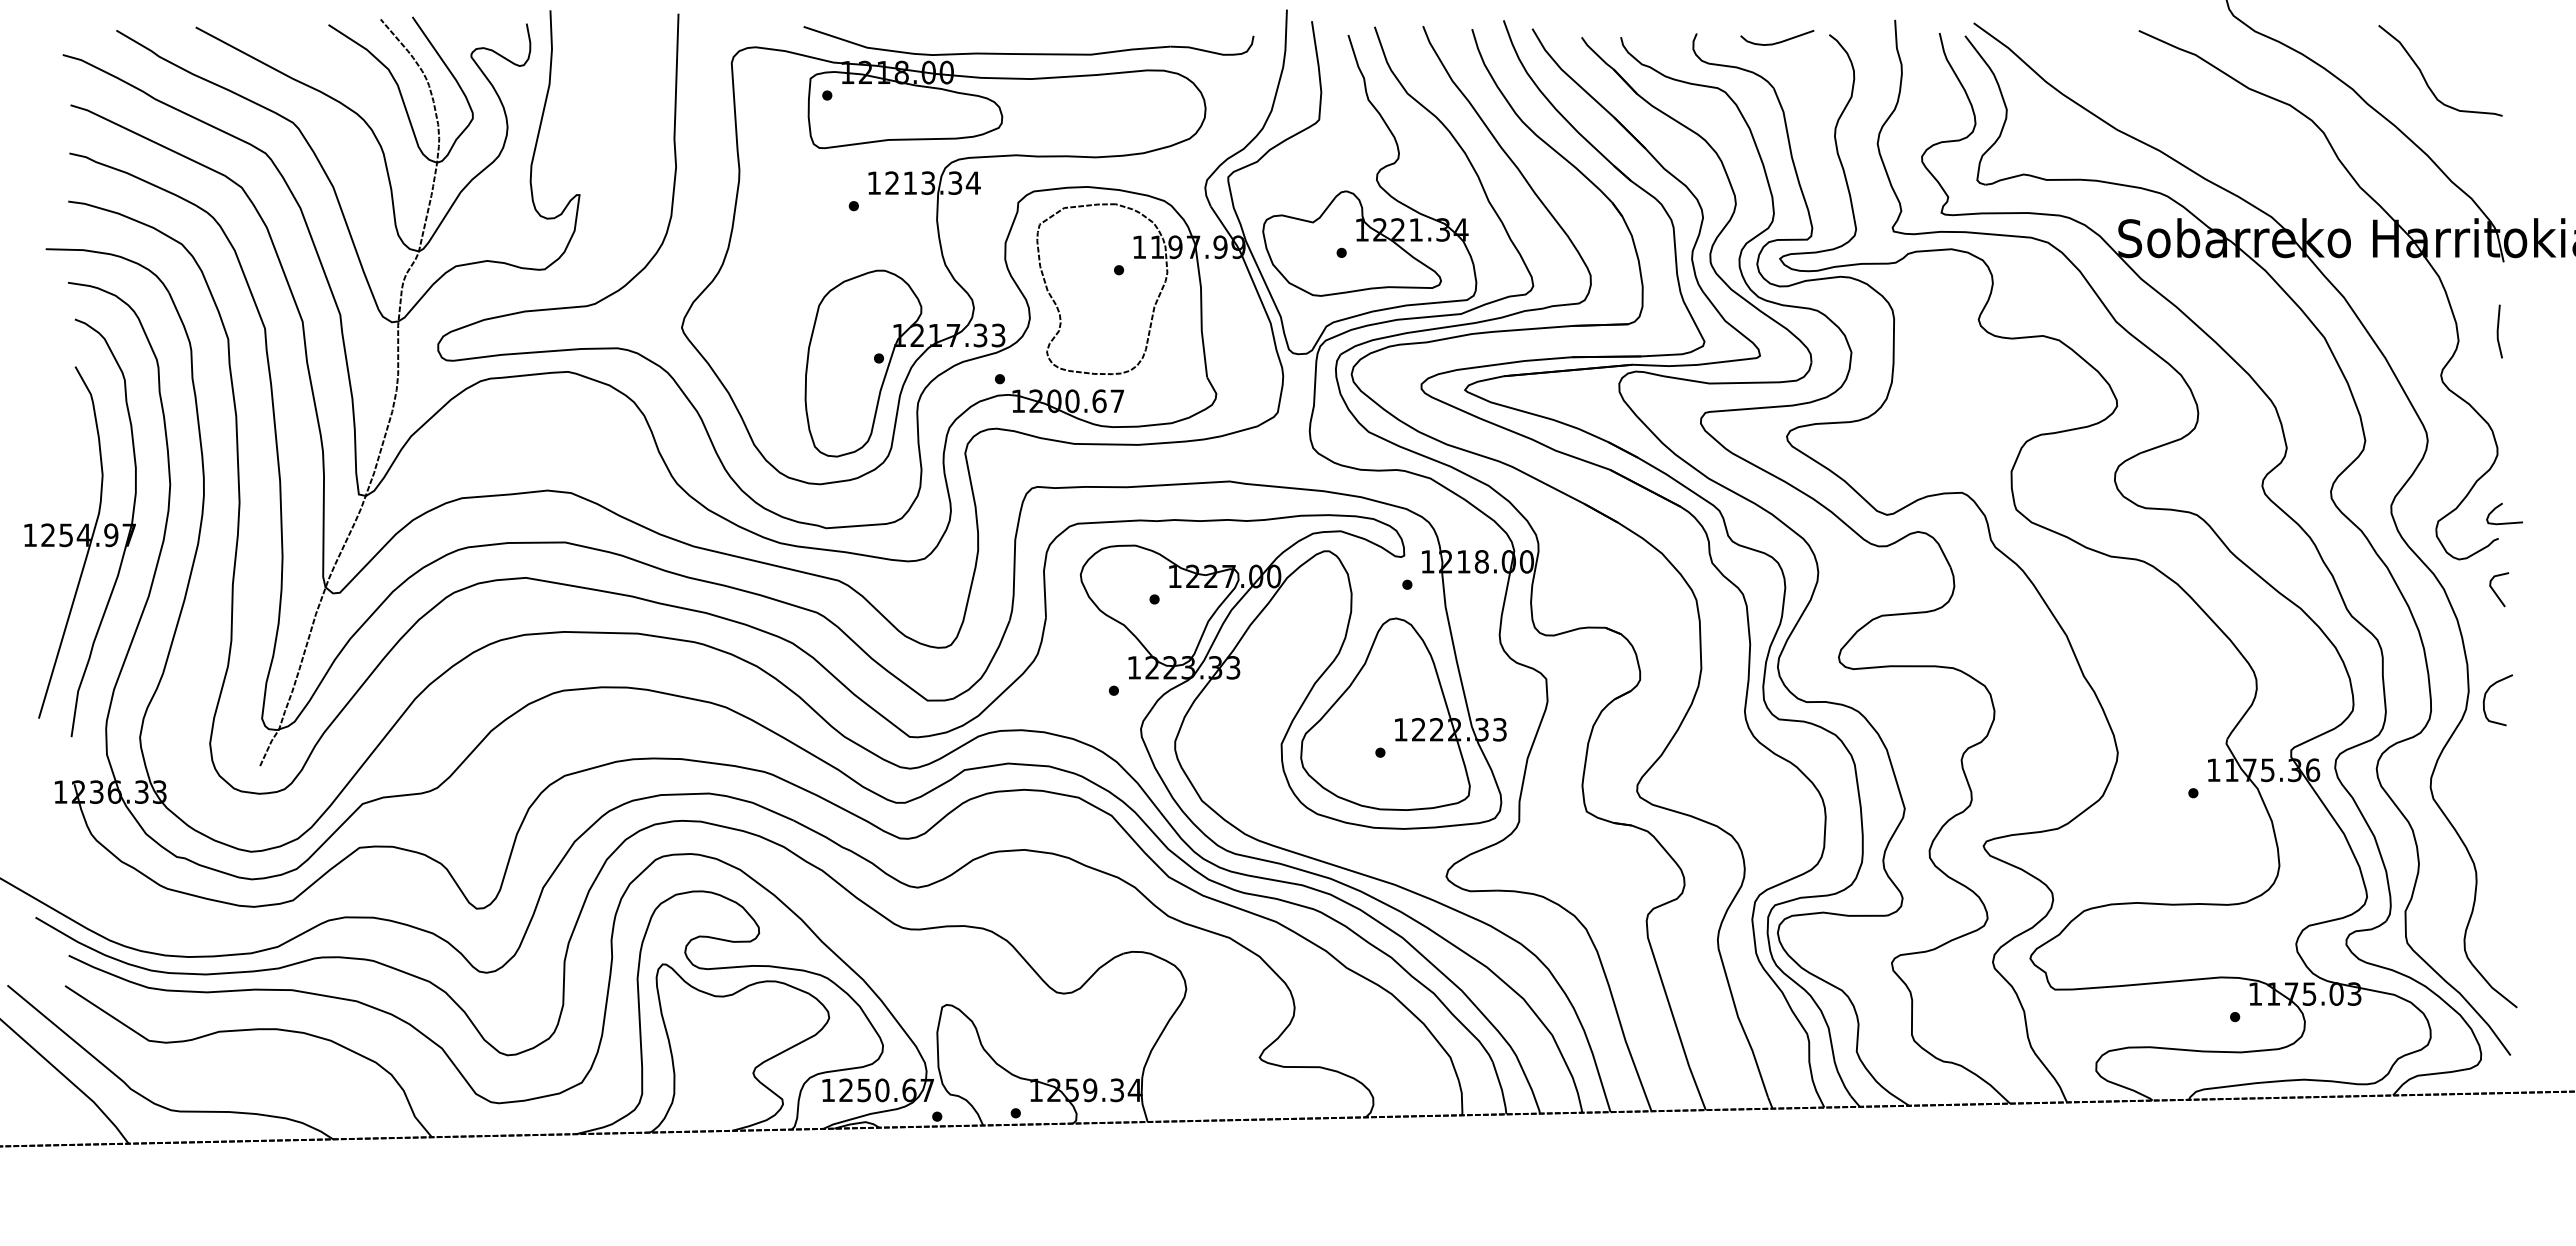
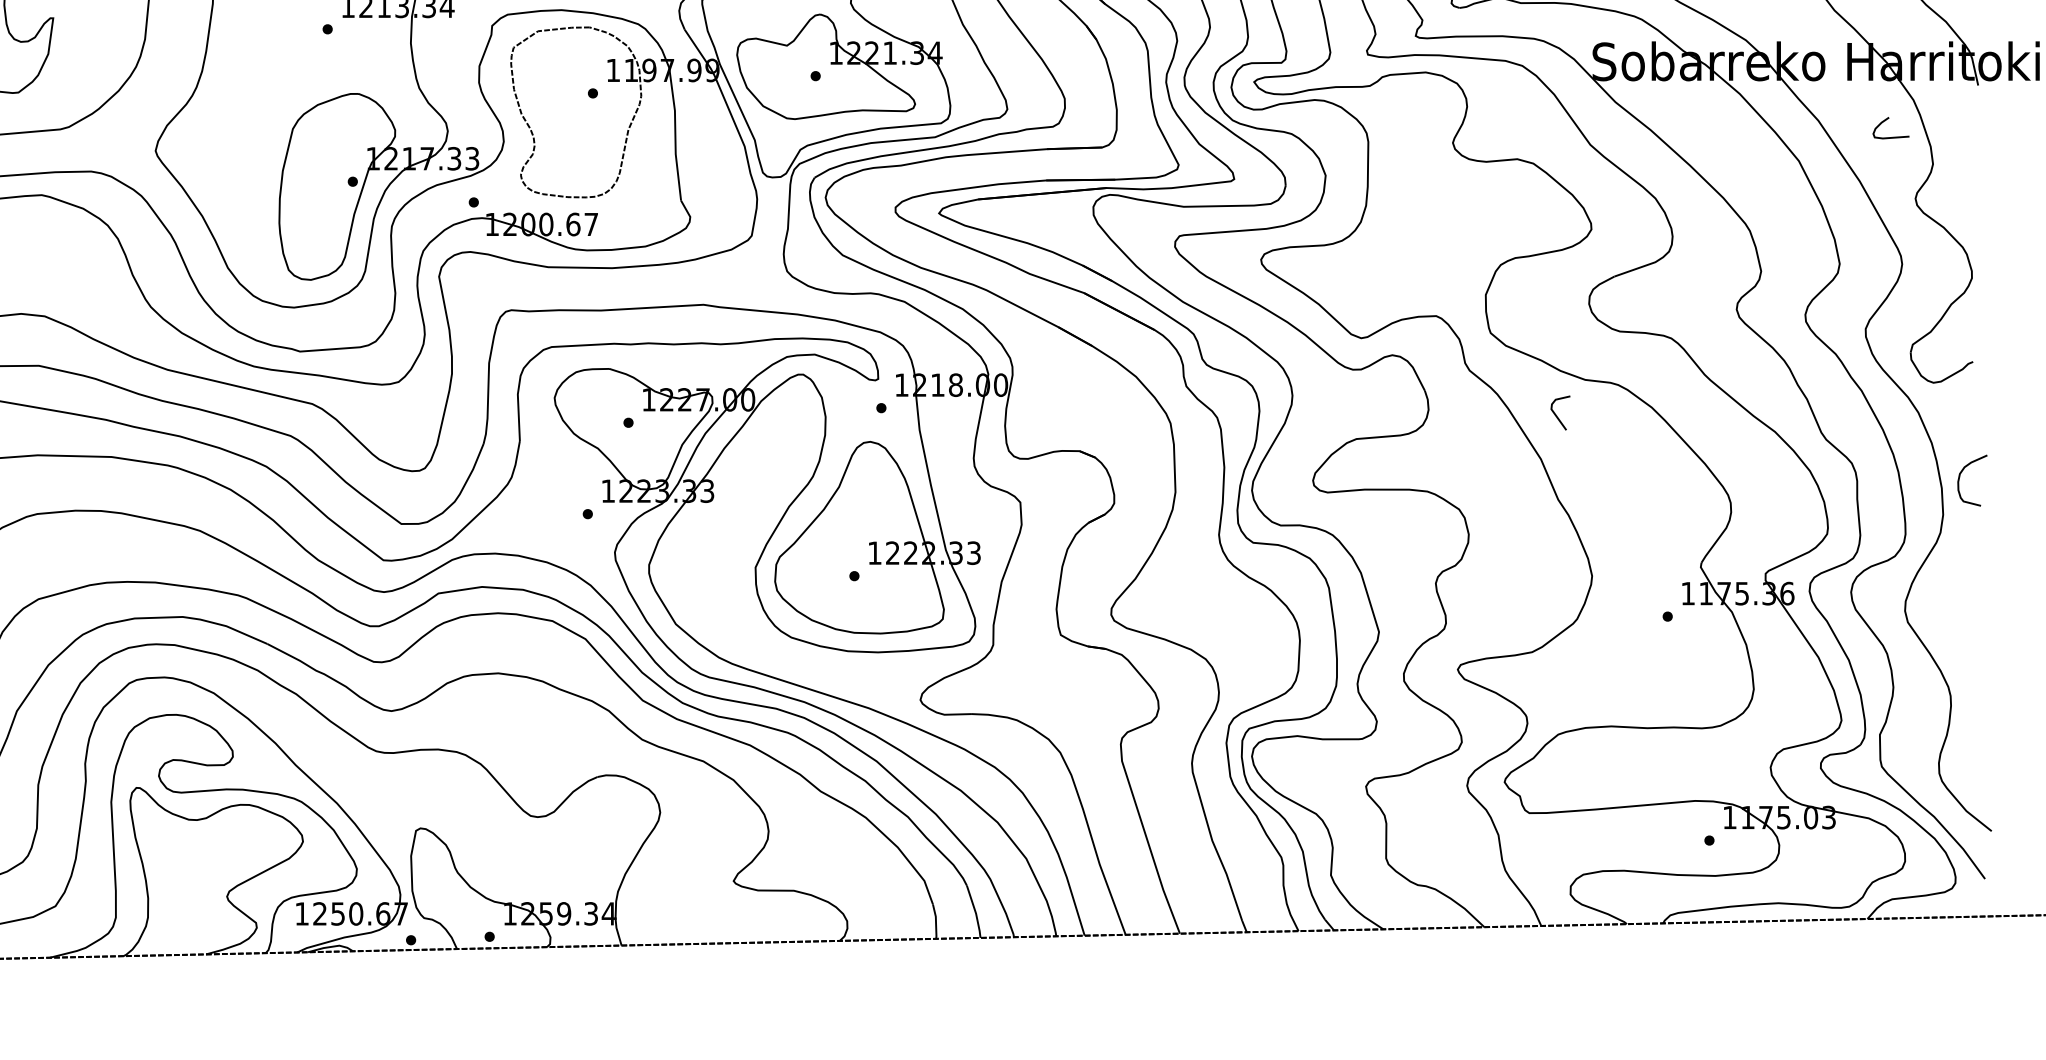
line: (2498, 331) -> (1972, 154), removed
curve: (2498, 507) -> (1884, 121), moved
line: (2495, 591) -> (1556, 414), moved
curve: (2485, 699) -> (1959, 479), moved

